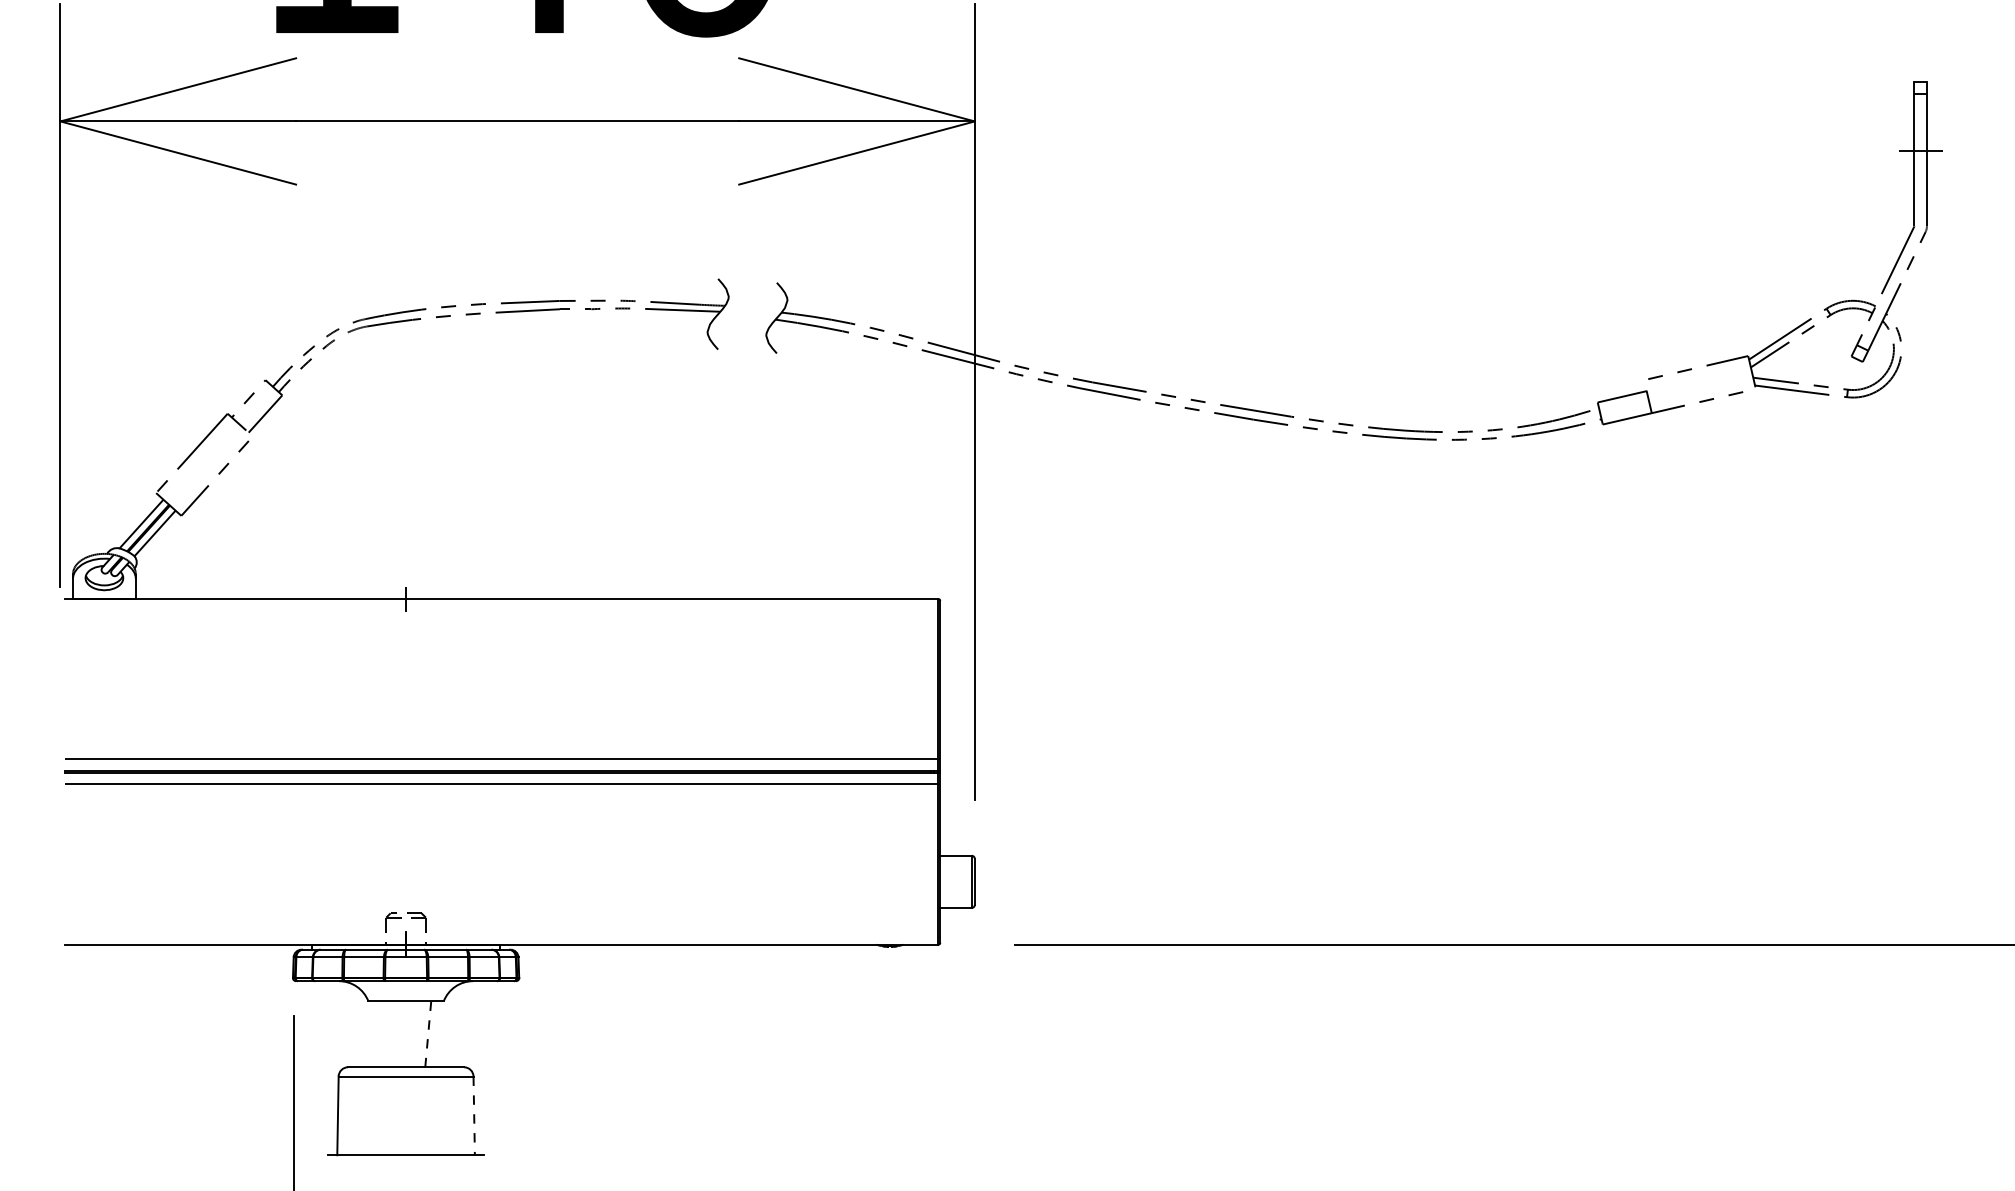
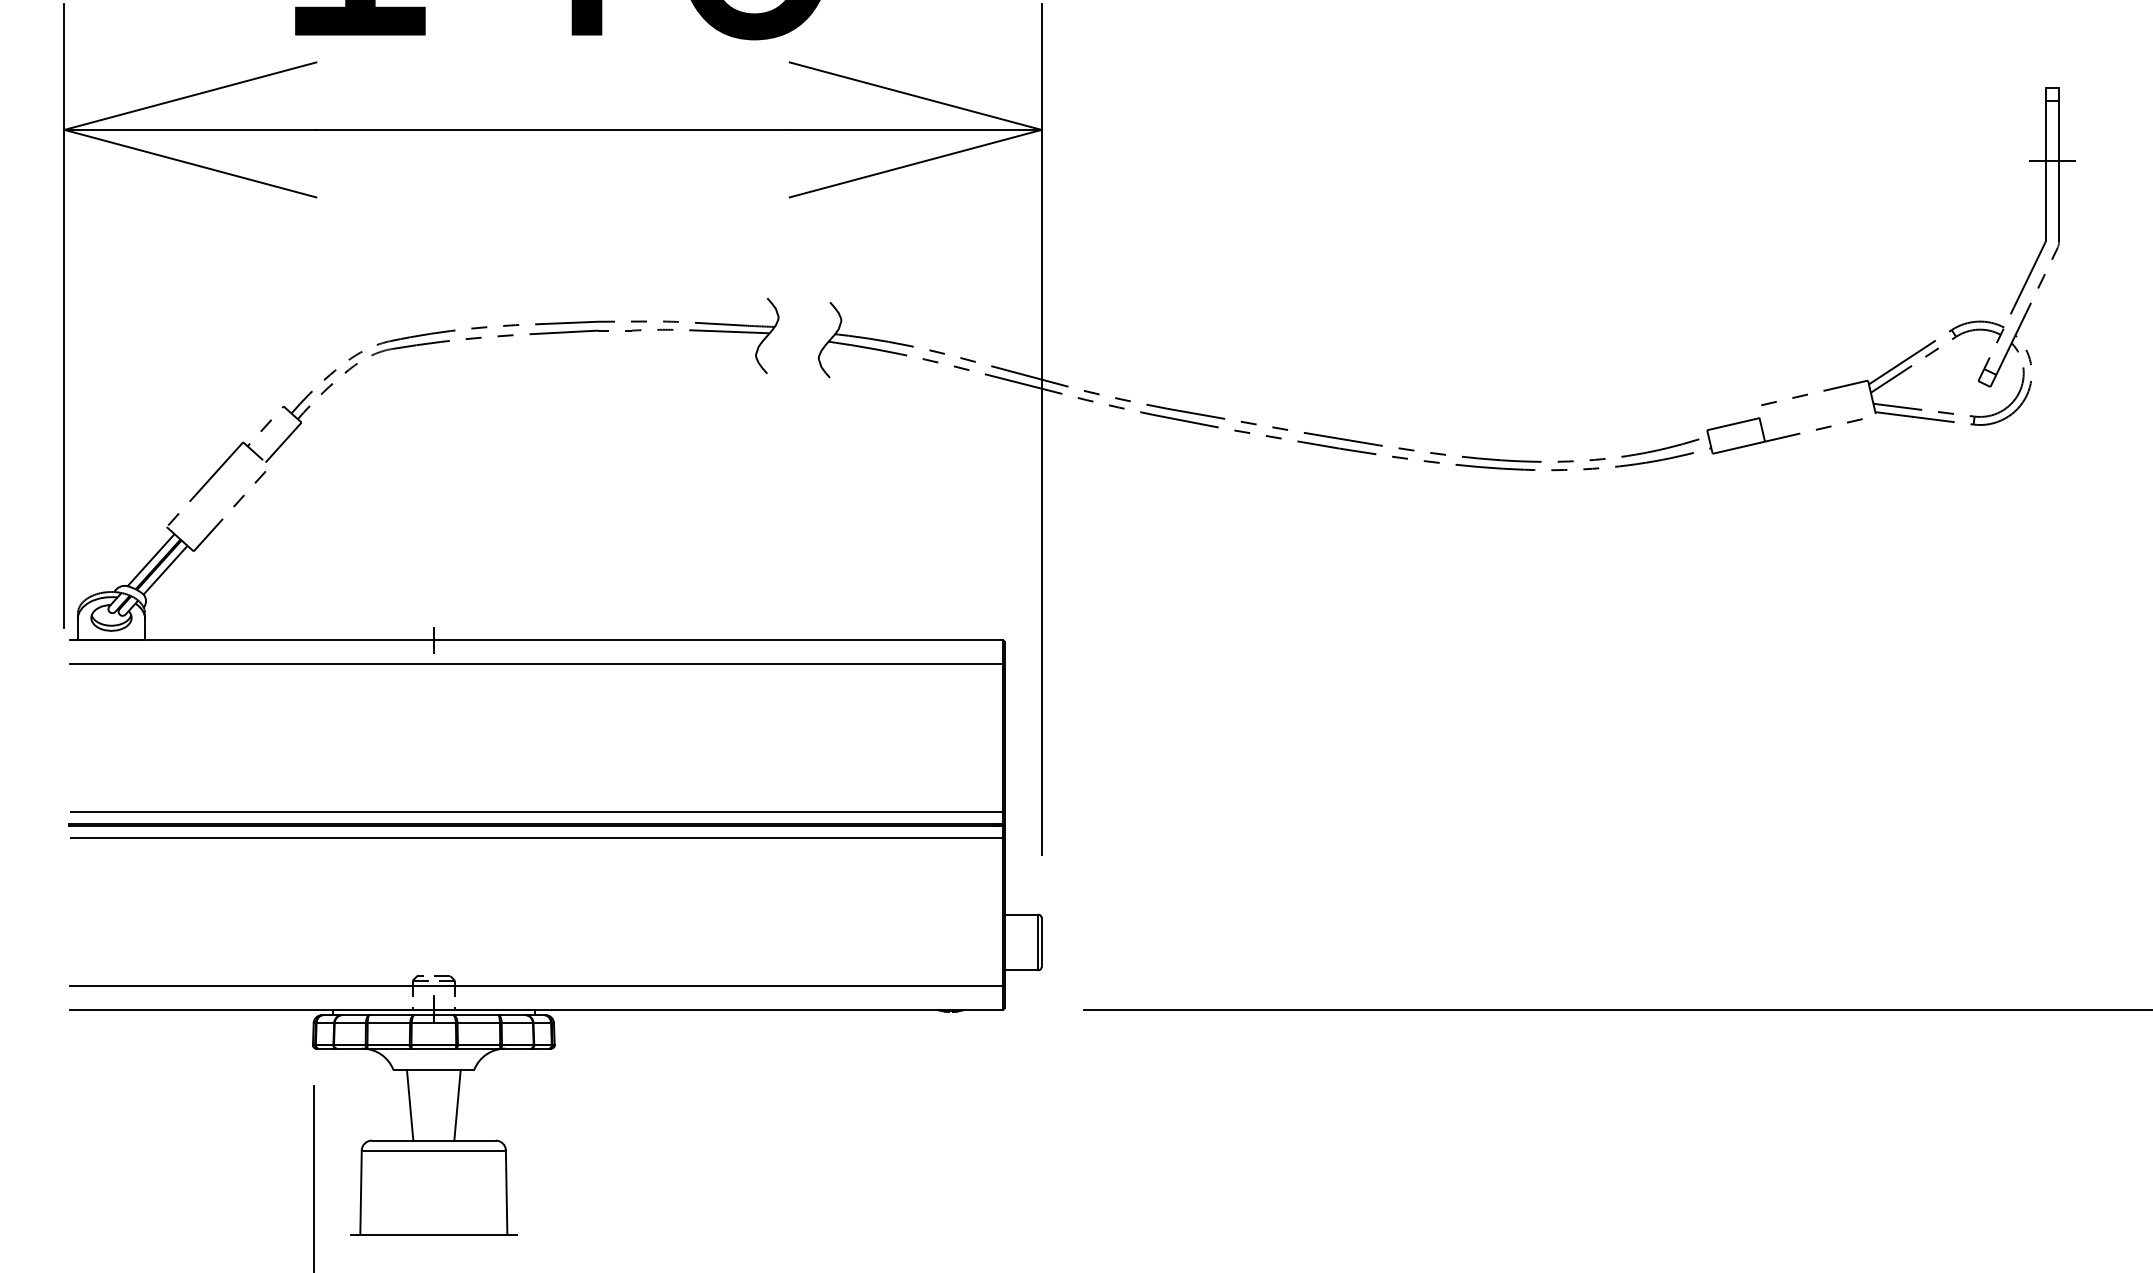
line: (501, 621) -> (535, 664), added
line: (501, 922) -> (535, 985), added
line: (428, 1033) -> (457, 1104), dashed -> solid
line: (383, 1034) -> (409, 1105), added
line: (474, 1116) -> (506, 1193), dashed -> solid

